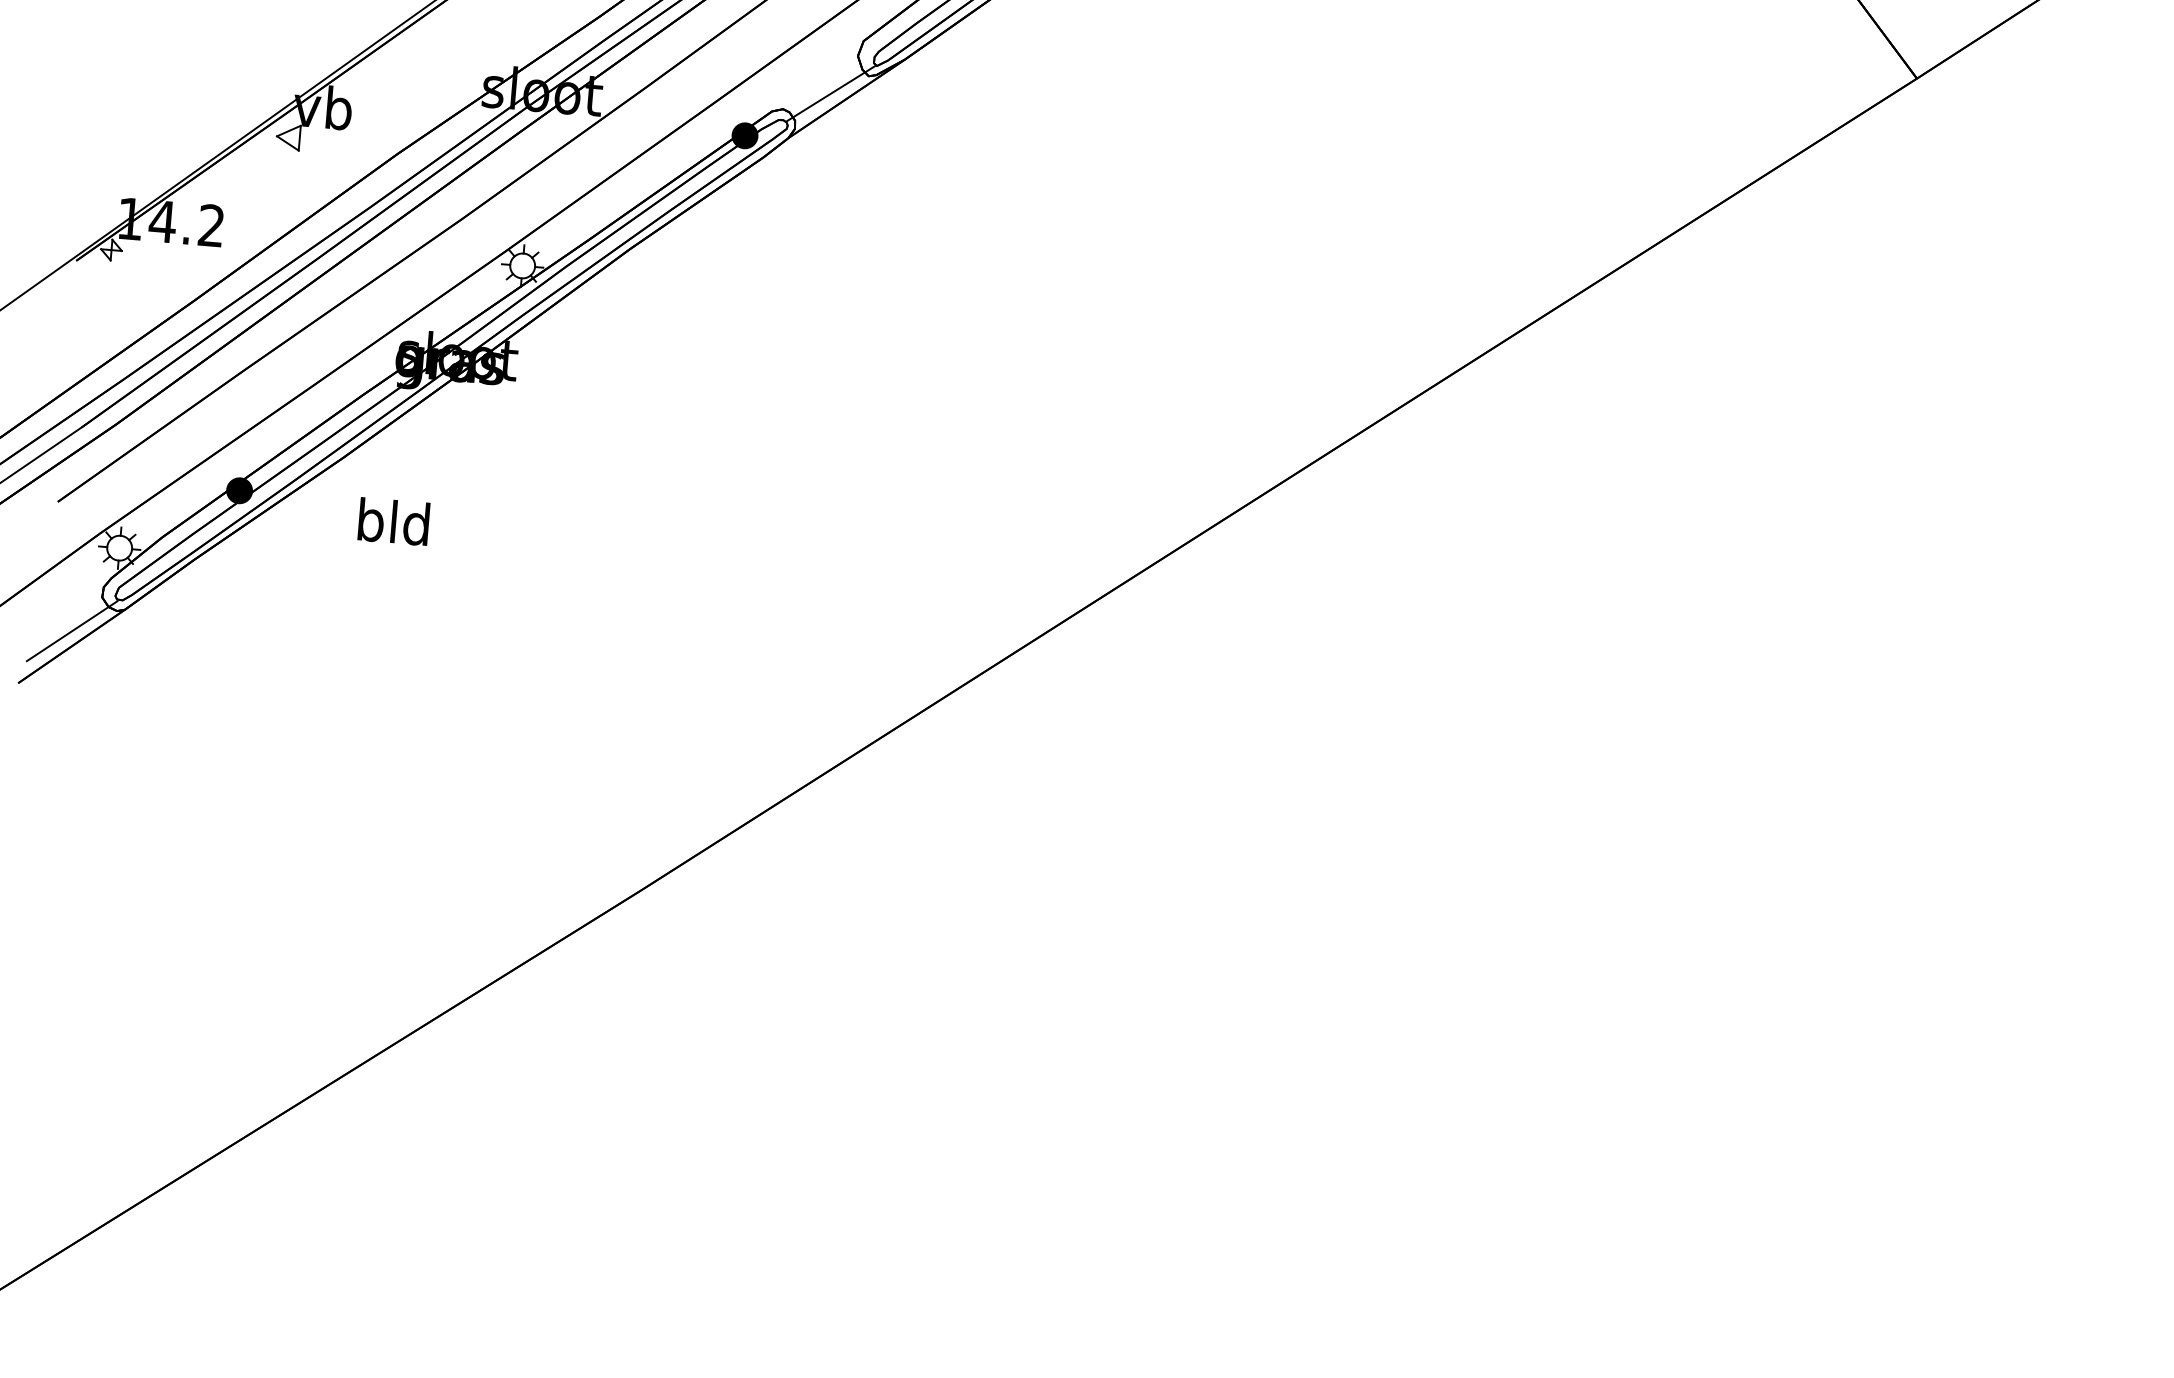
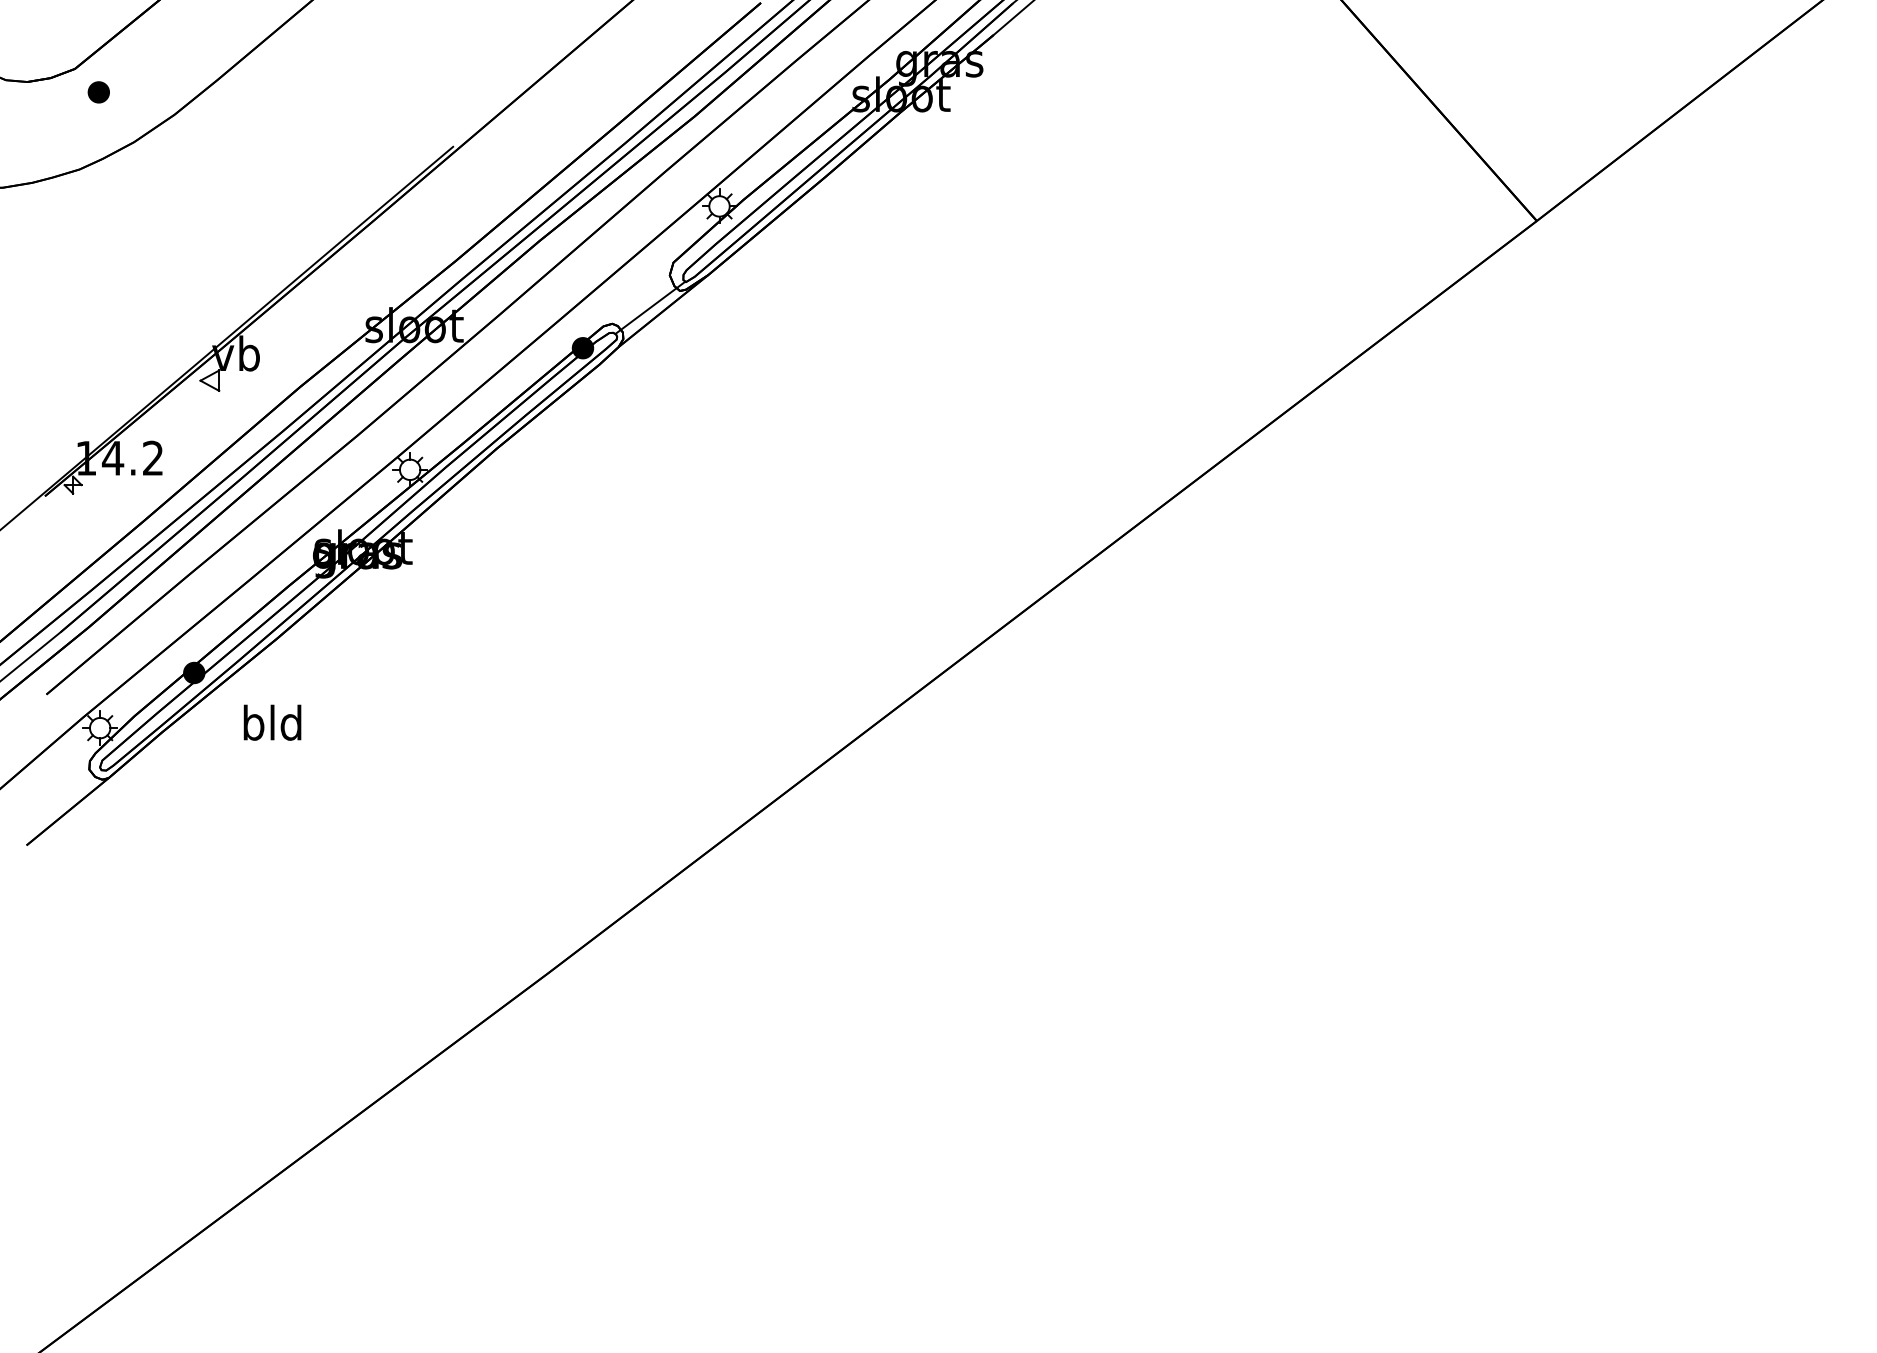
text: (393, 521) -> (272, 722), moved
line: (72, 630) -> (67, 798), removed

